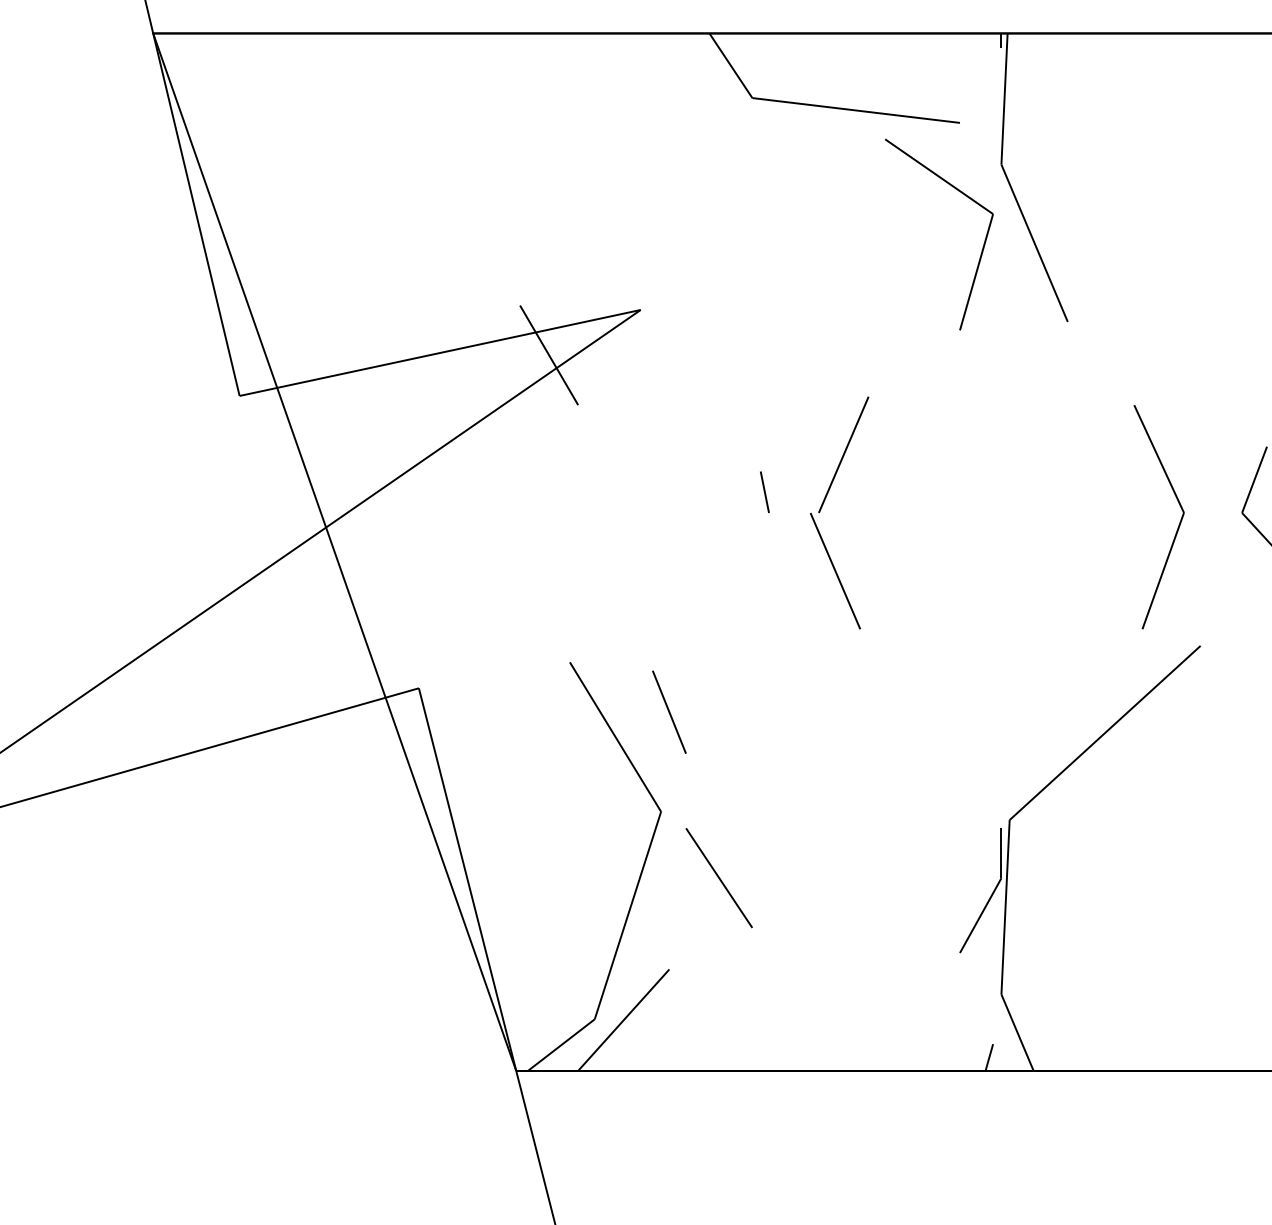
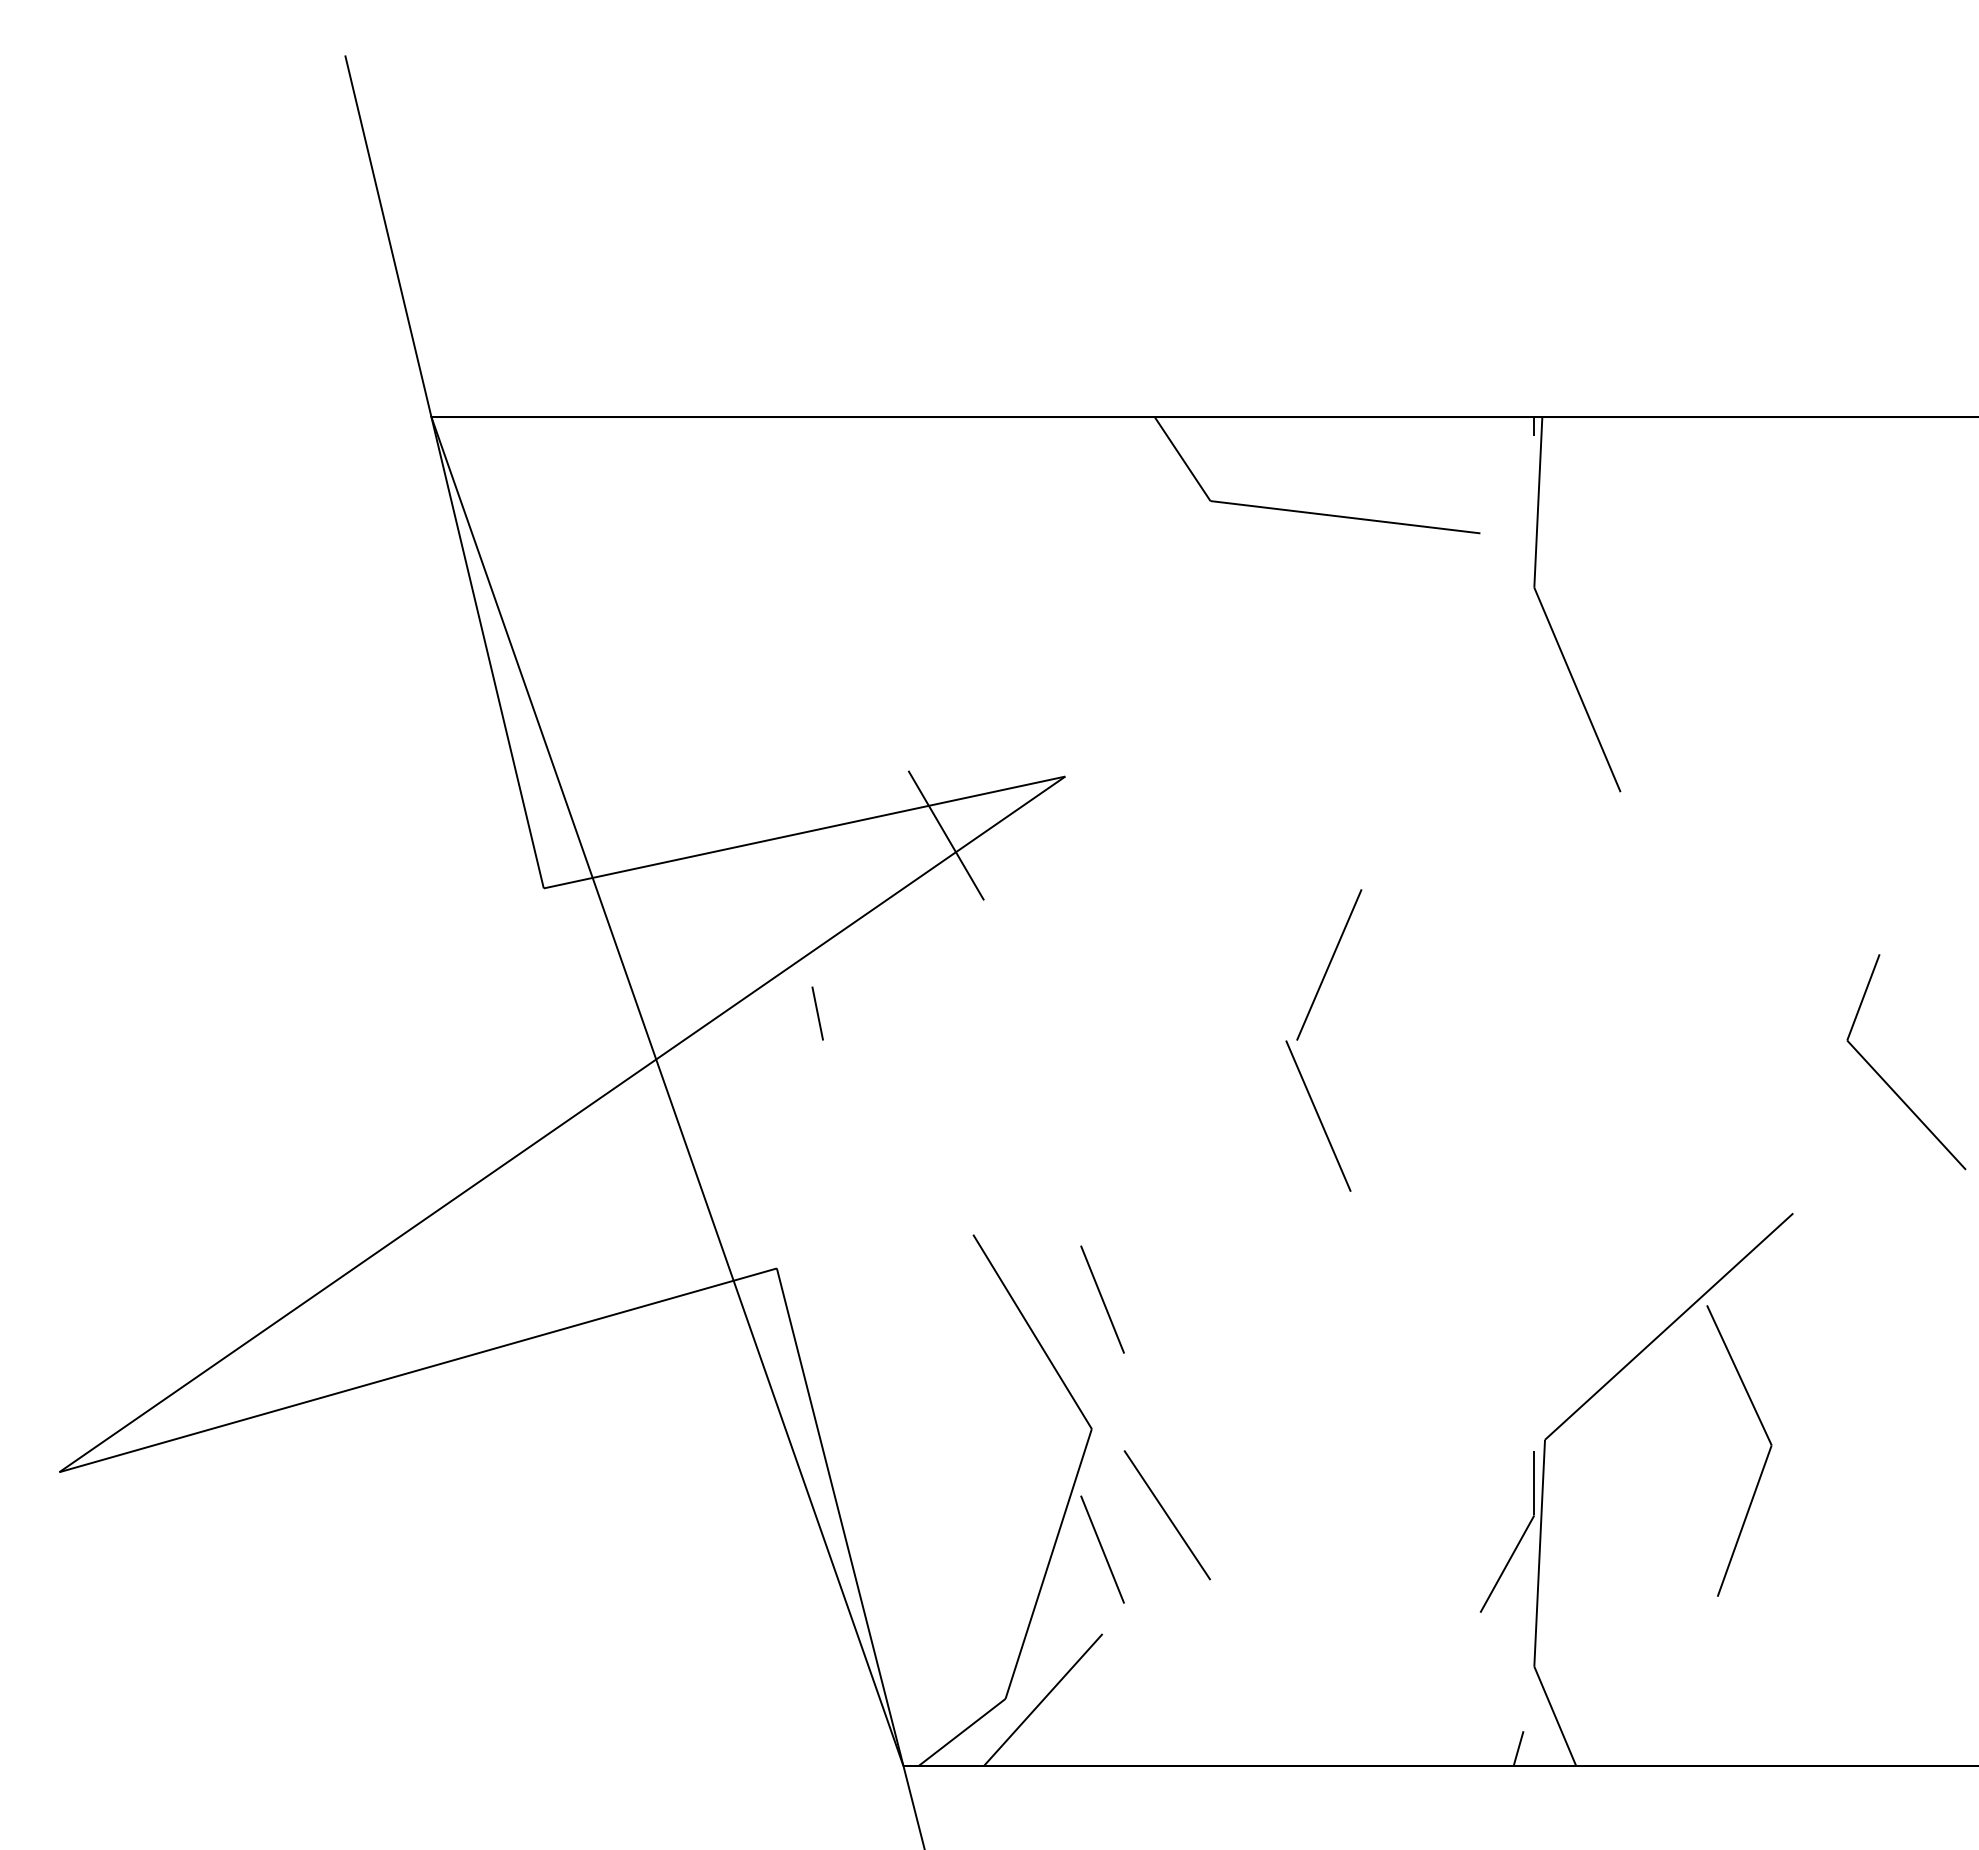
part: (982, 248) -> (1509, 696), removed
line: (764, 492) -> (817, 1013), moved
part: (1179, 523) -> (1765, 1459), moved
line: (669, 904) -> (1102, 1549), added

